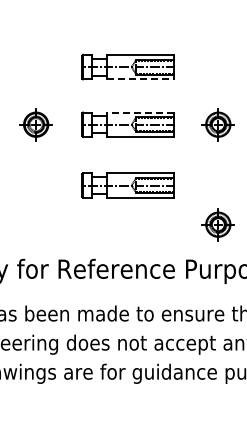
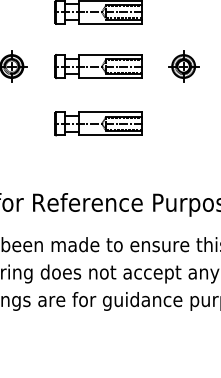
line: (141, 79) -> (111, 23), dashed -> solid
line: (140, 112) -> (110, 55), dashed -> solid
part: (217, 224) -> (182, 160), removed

